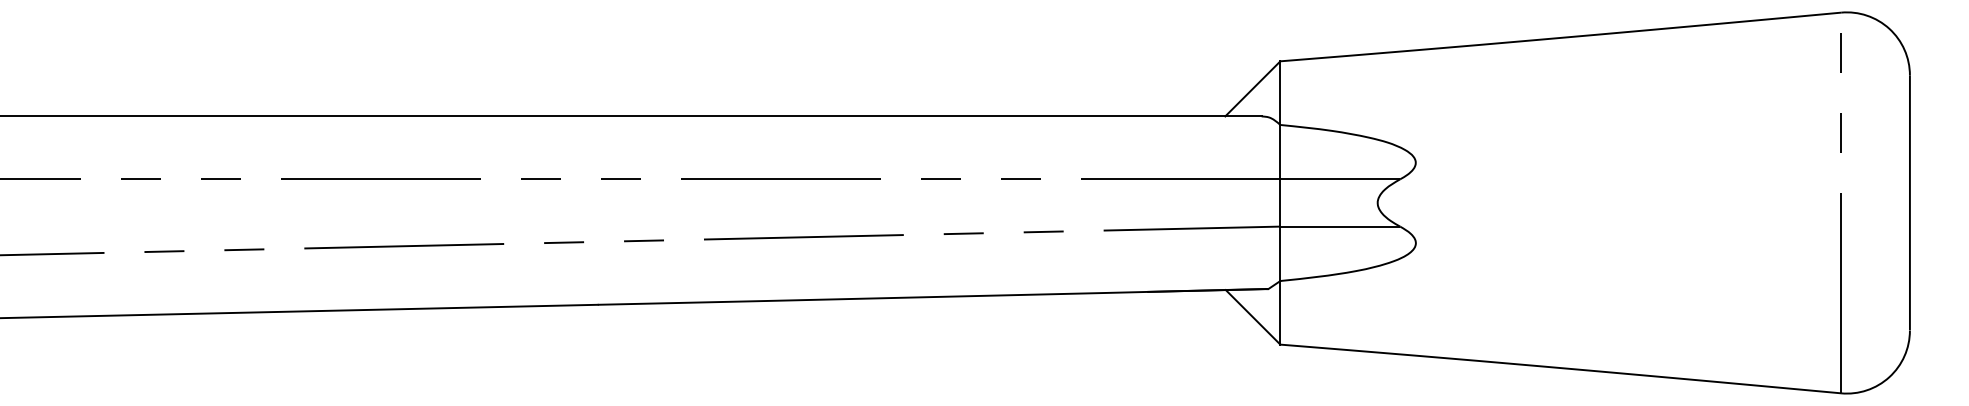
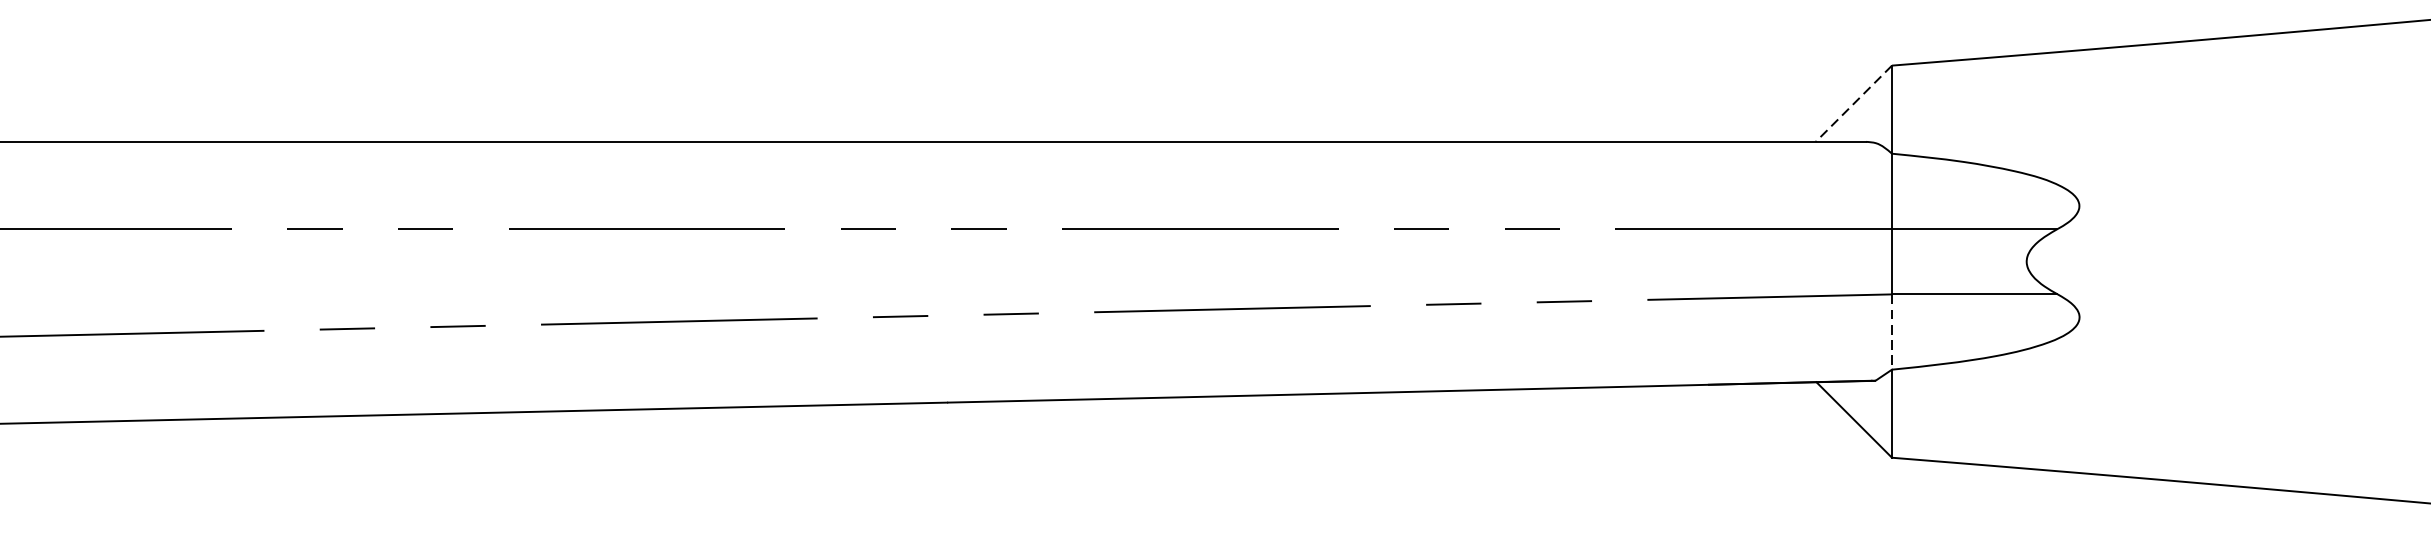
line: (1252, 88) -> (1853, 103), solid -> dashed
line: (1280, 254) -> (1892, 332), solid -> dashed

